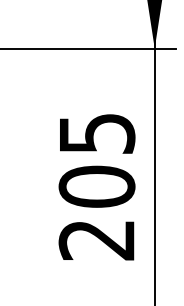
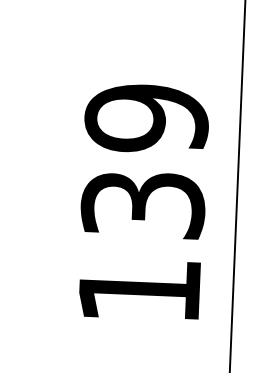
text: (96, 186) -> (142, 204), 205 -> 139

